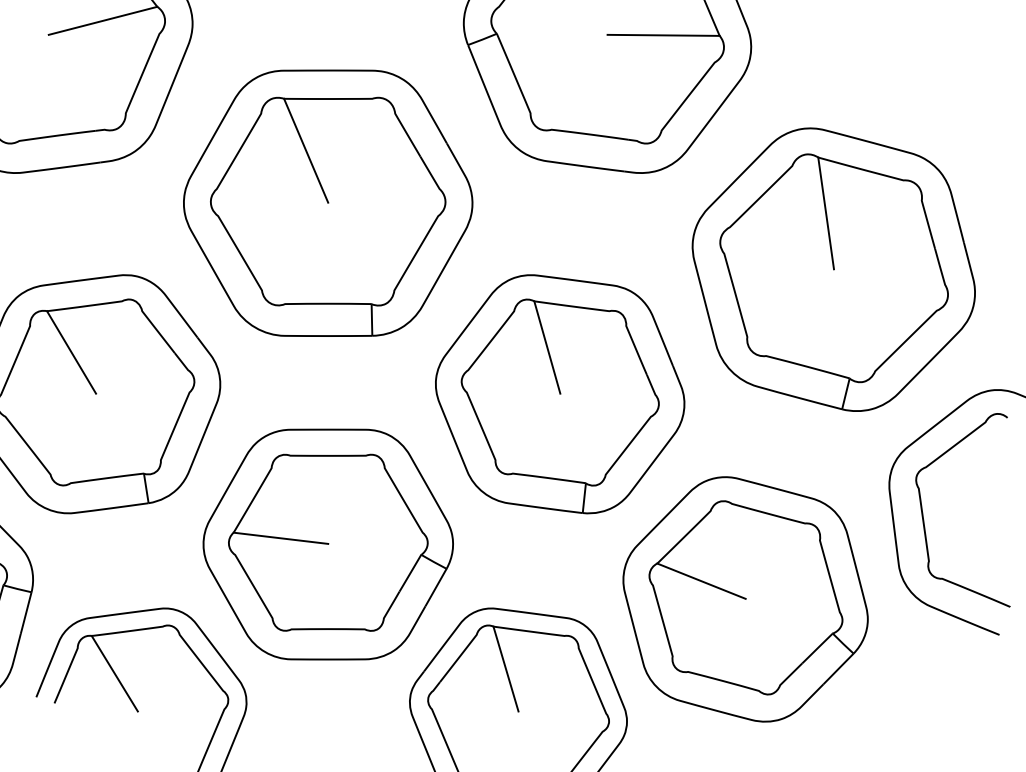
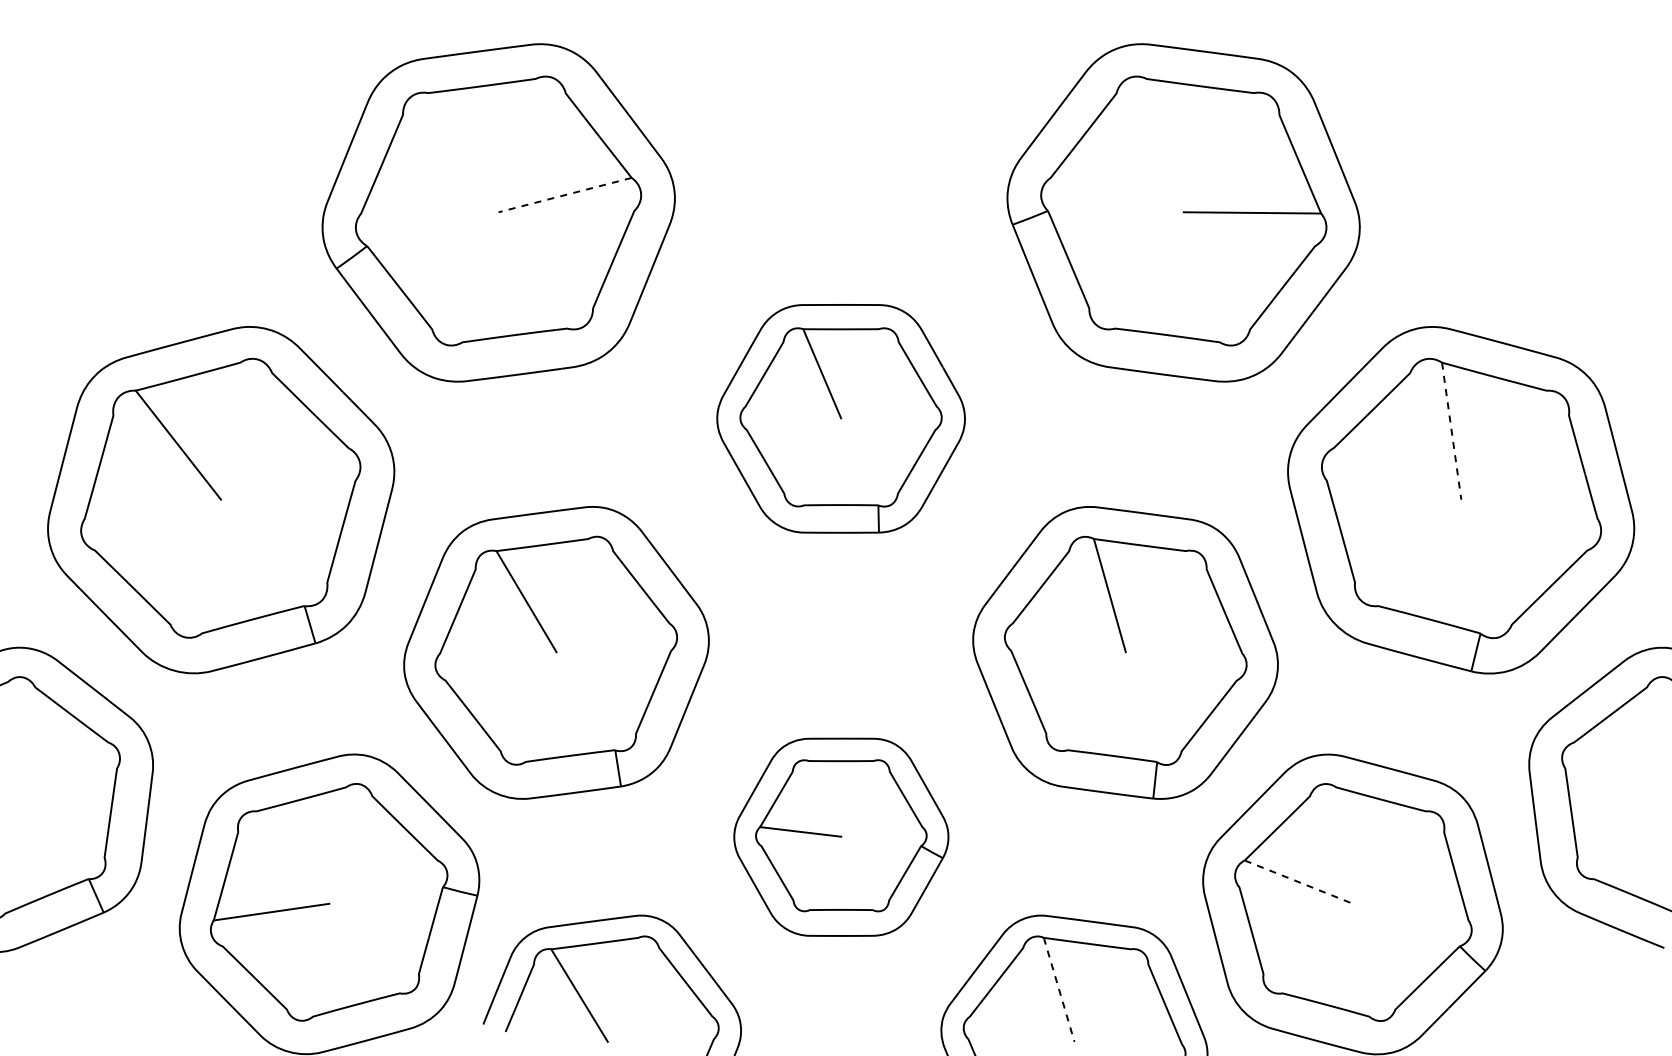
line: (103, 21) -> (565, 195), solid -> dashed
part: (327, 203) -> (840, 418), size x0.7
line: (825, 213) -> (1451, 431), solid -> dashed
part: (328, 544) -> (841, 837), size x0.7
line: (702, 581) -> (1299, 882), solid -> dashed
line: (506, 669) -> (1059, 990), solid -> dashed

